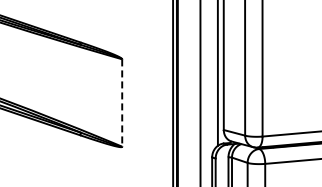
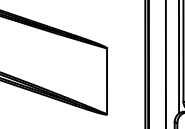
line: (122, 103) -> (107, 81), dashed -> solid

